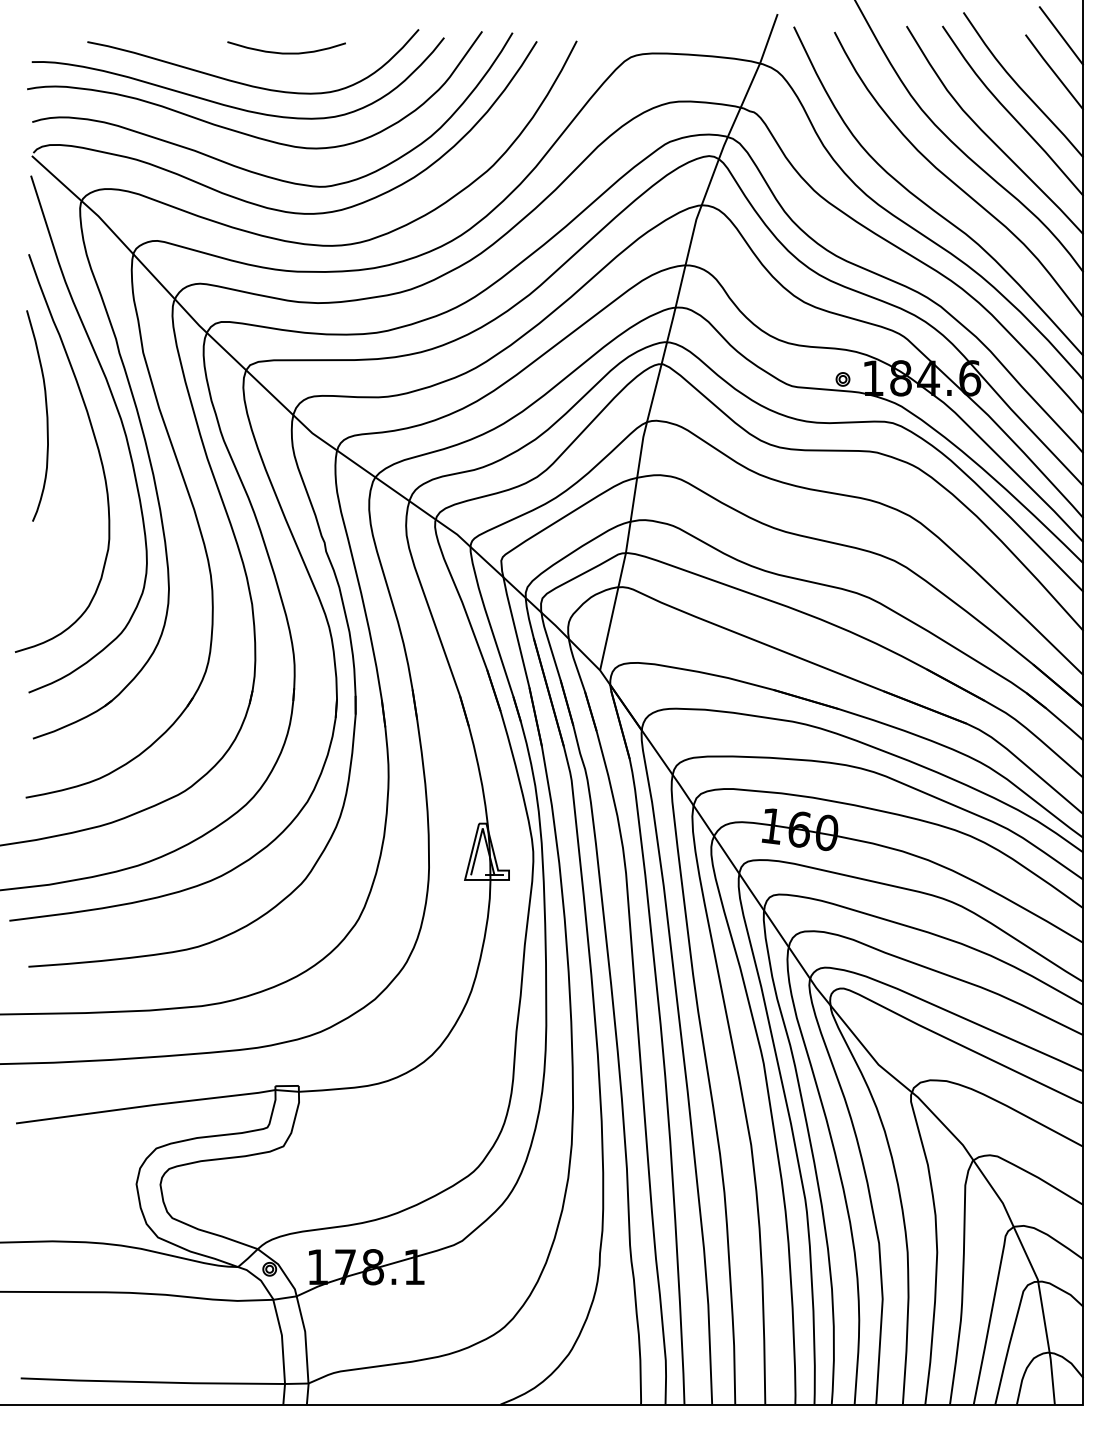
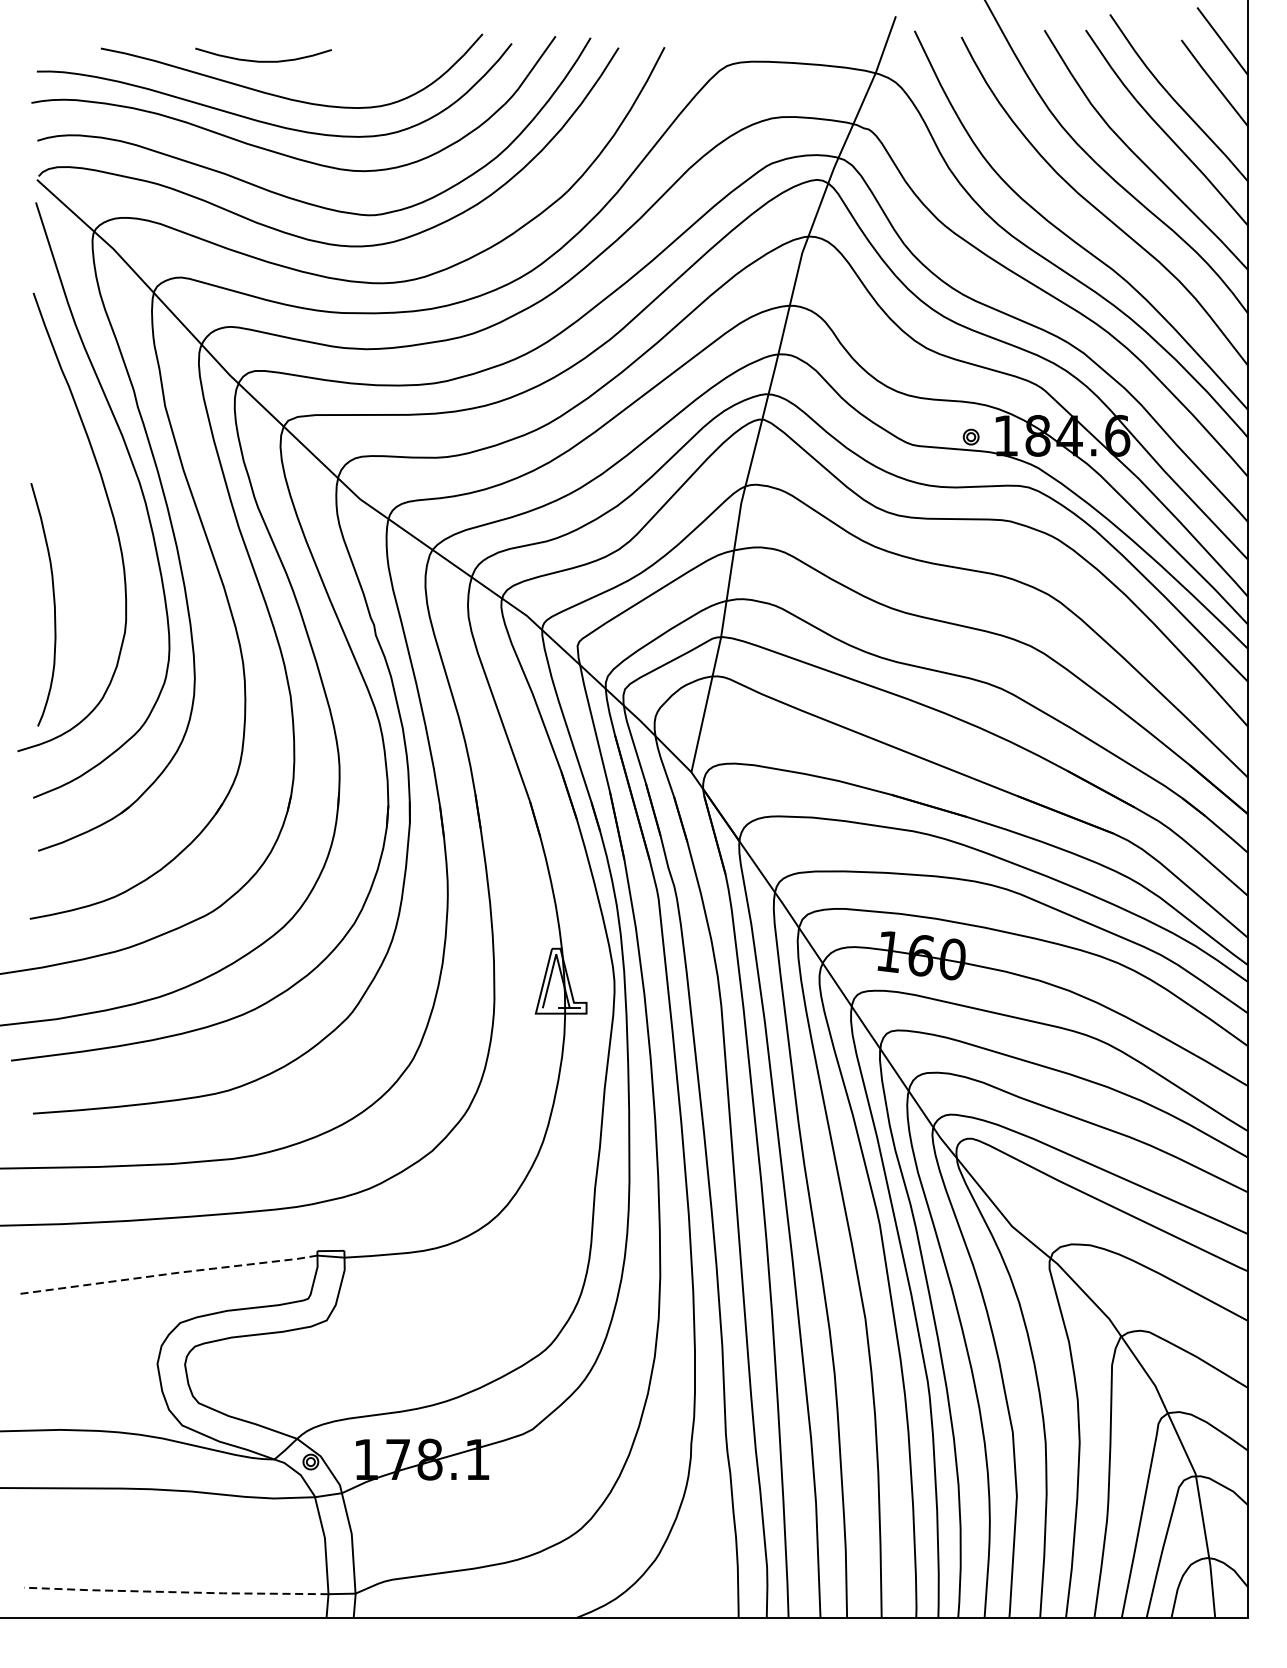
curve: (286, 52) -> (263, 60), moved
curve: (46, 415) -> (53, 604), moved
line: (147, 1105) -> (170, 1273), solid -> dashed
line: (153, 1382) -> (177, 1592), solid -> dashed

